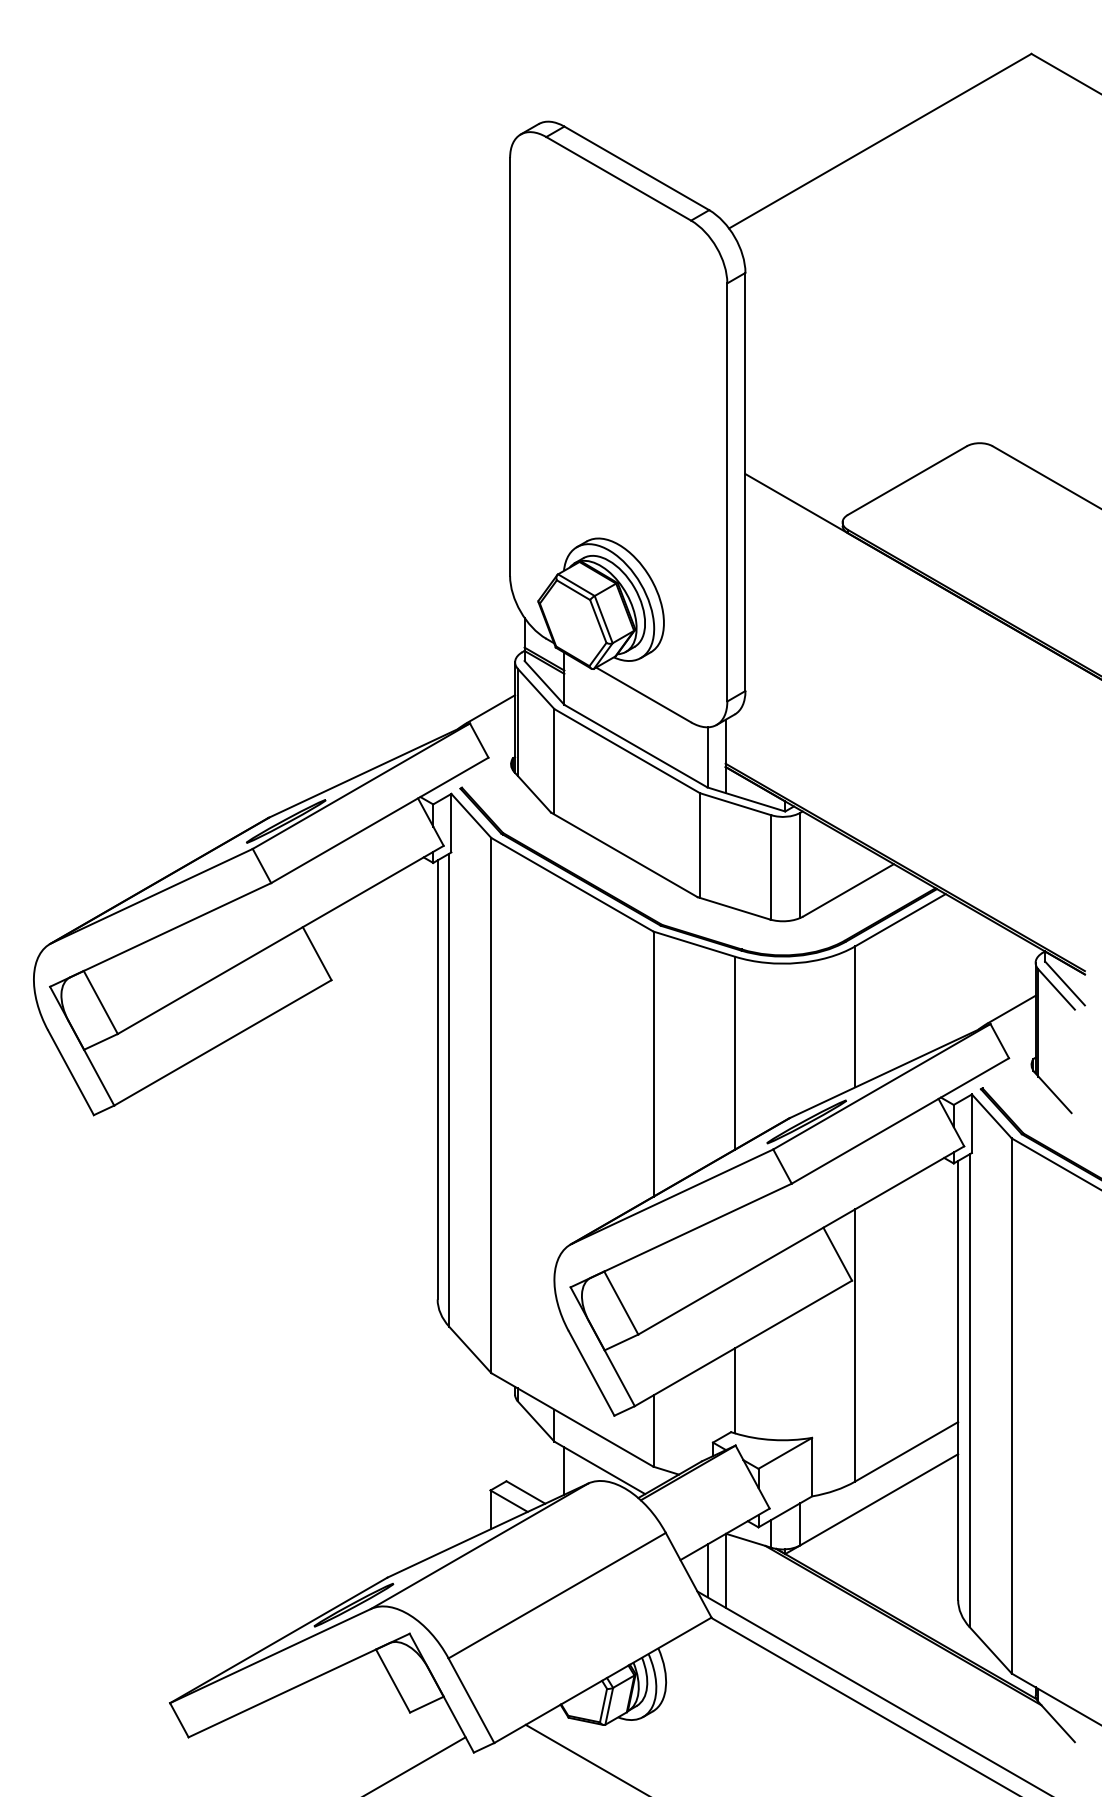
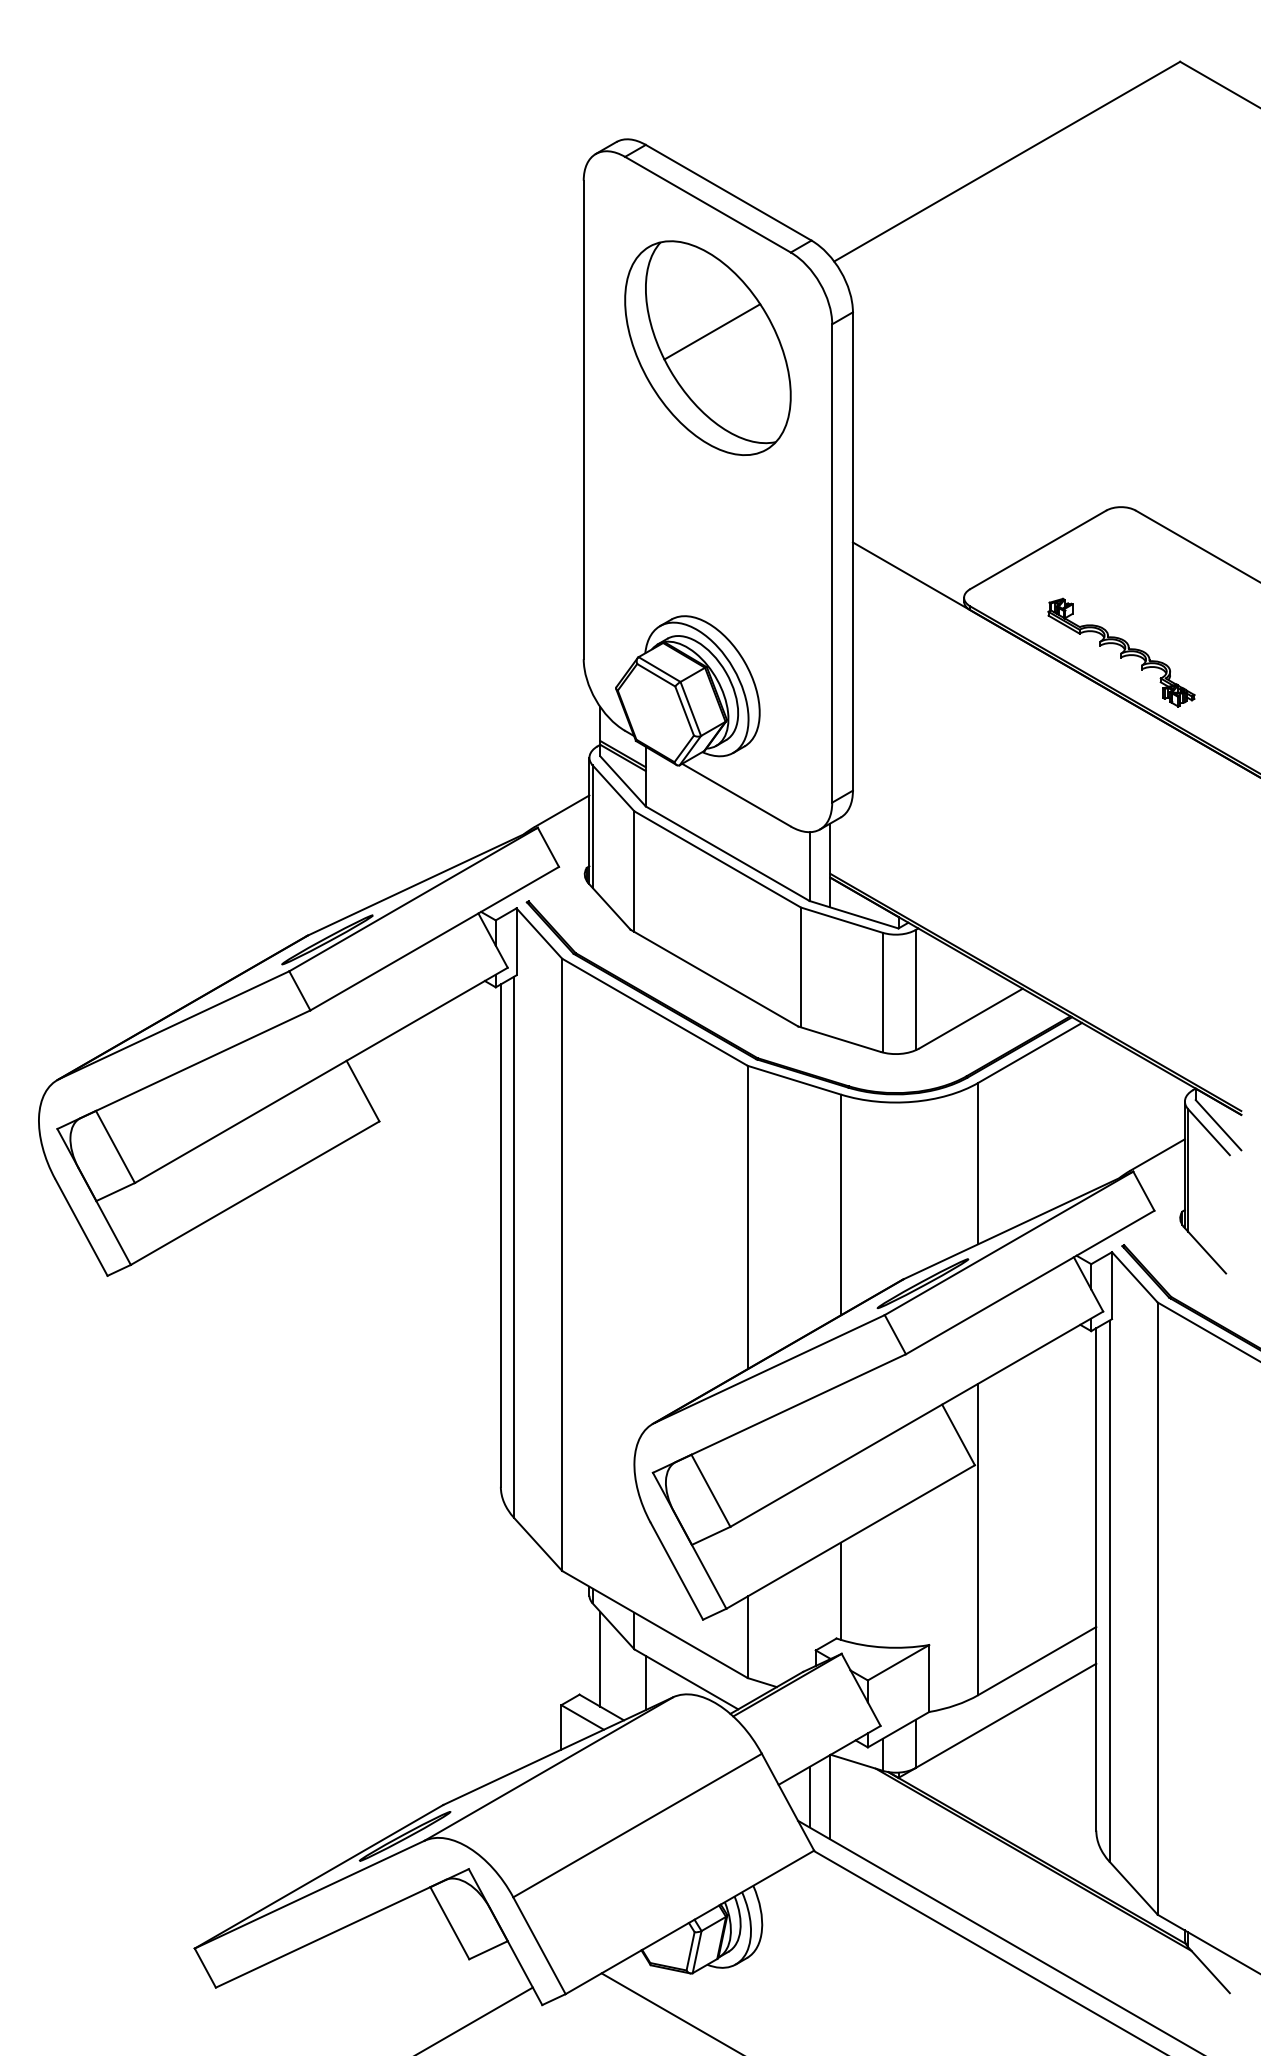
part: (618, 303) -> (707, 347), added
part: (980, 570) -> (1121, 652), added
line: (524, 1449) -> (600, 1658), added

